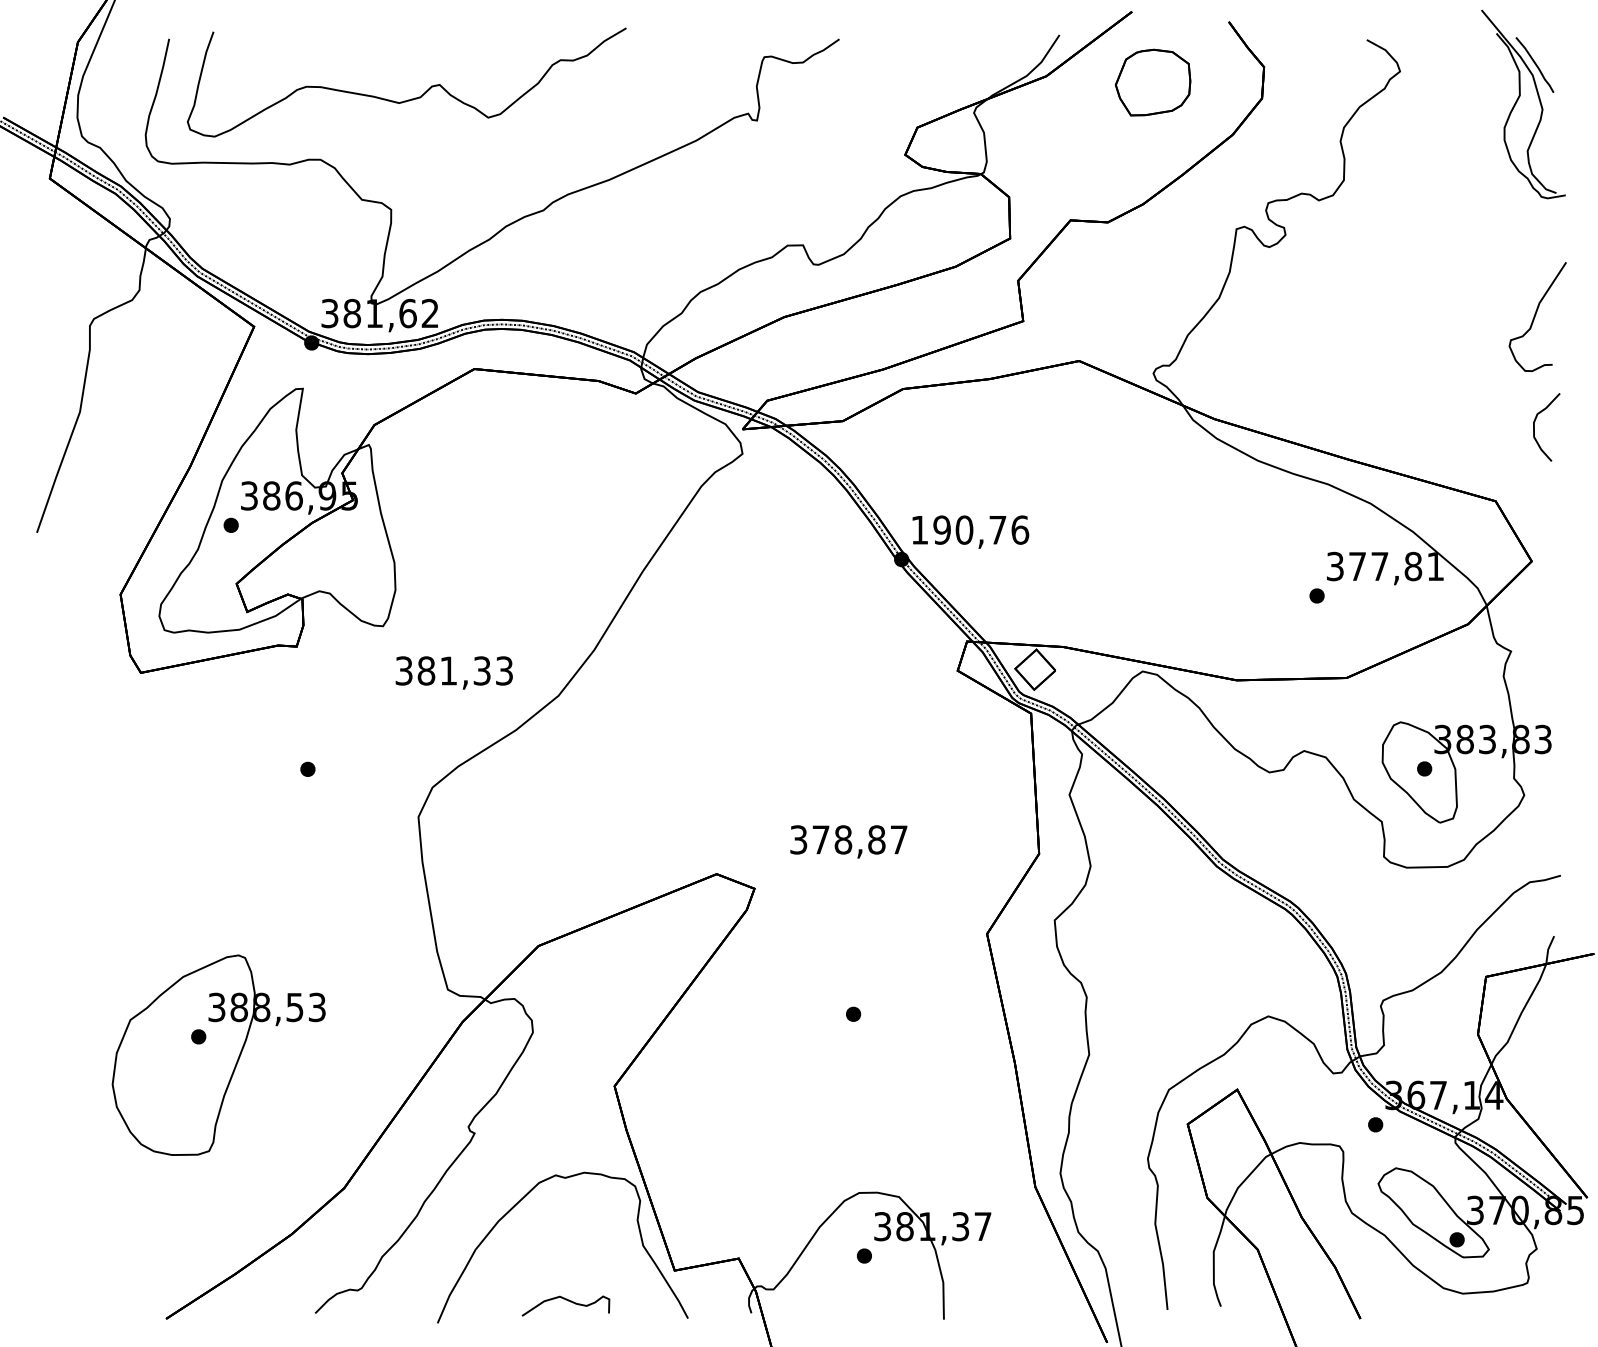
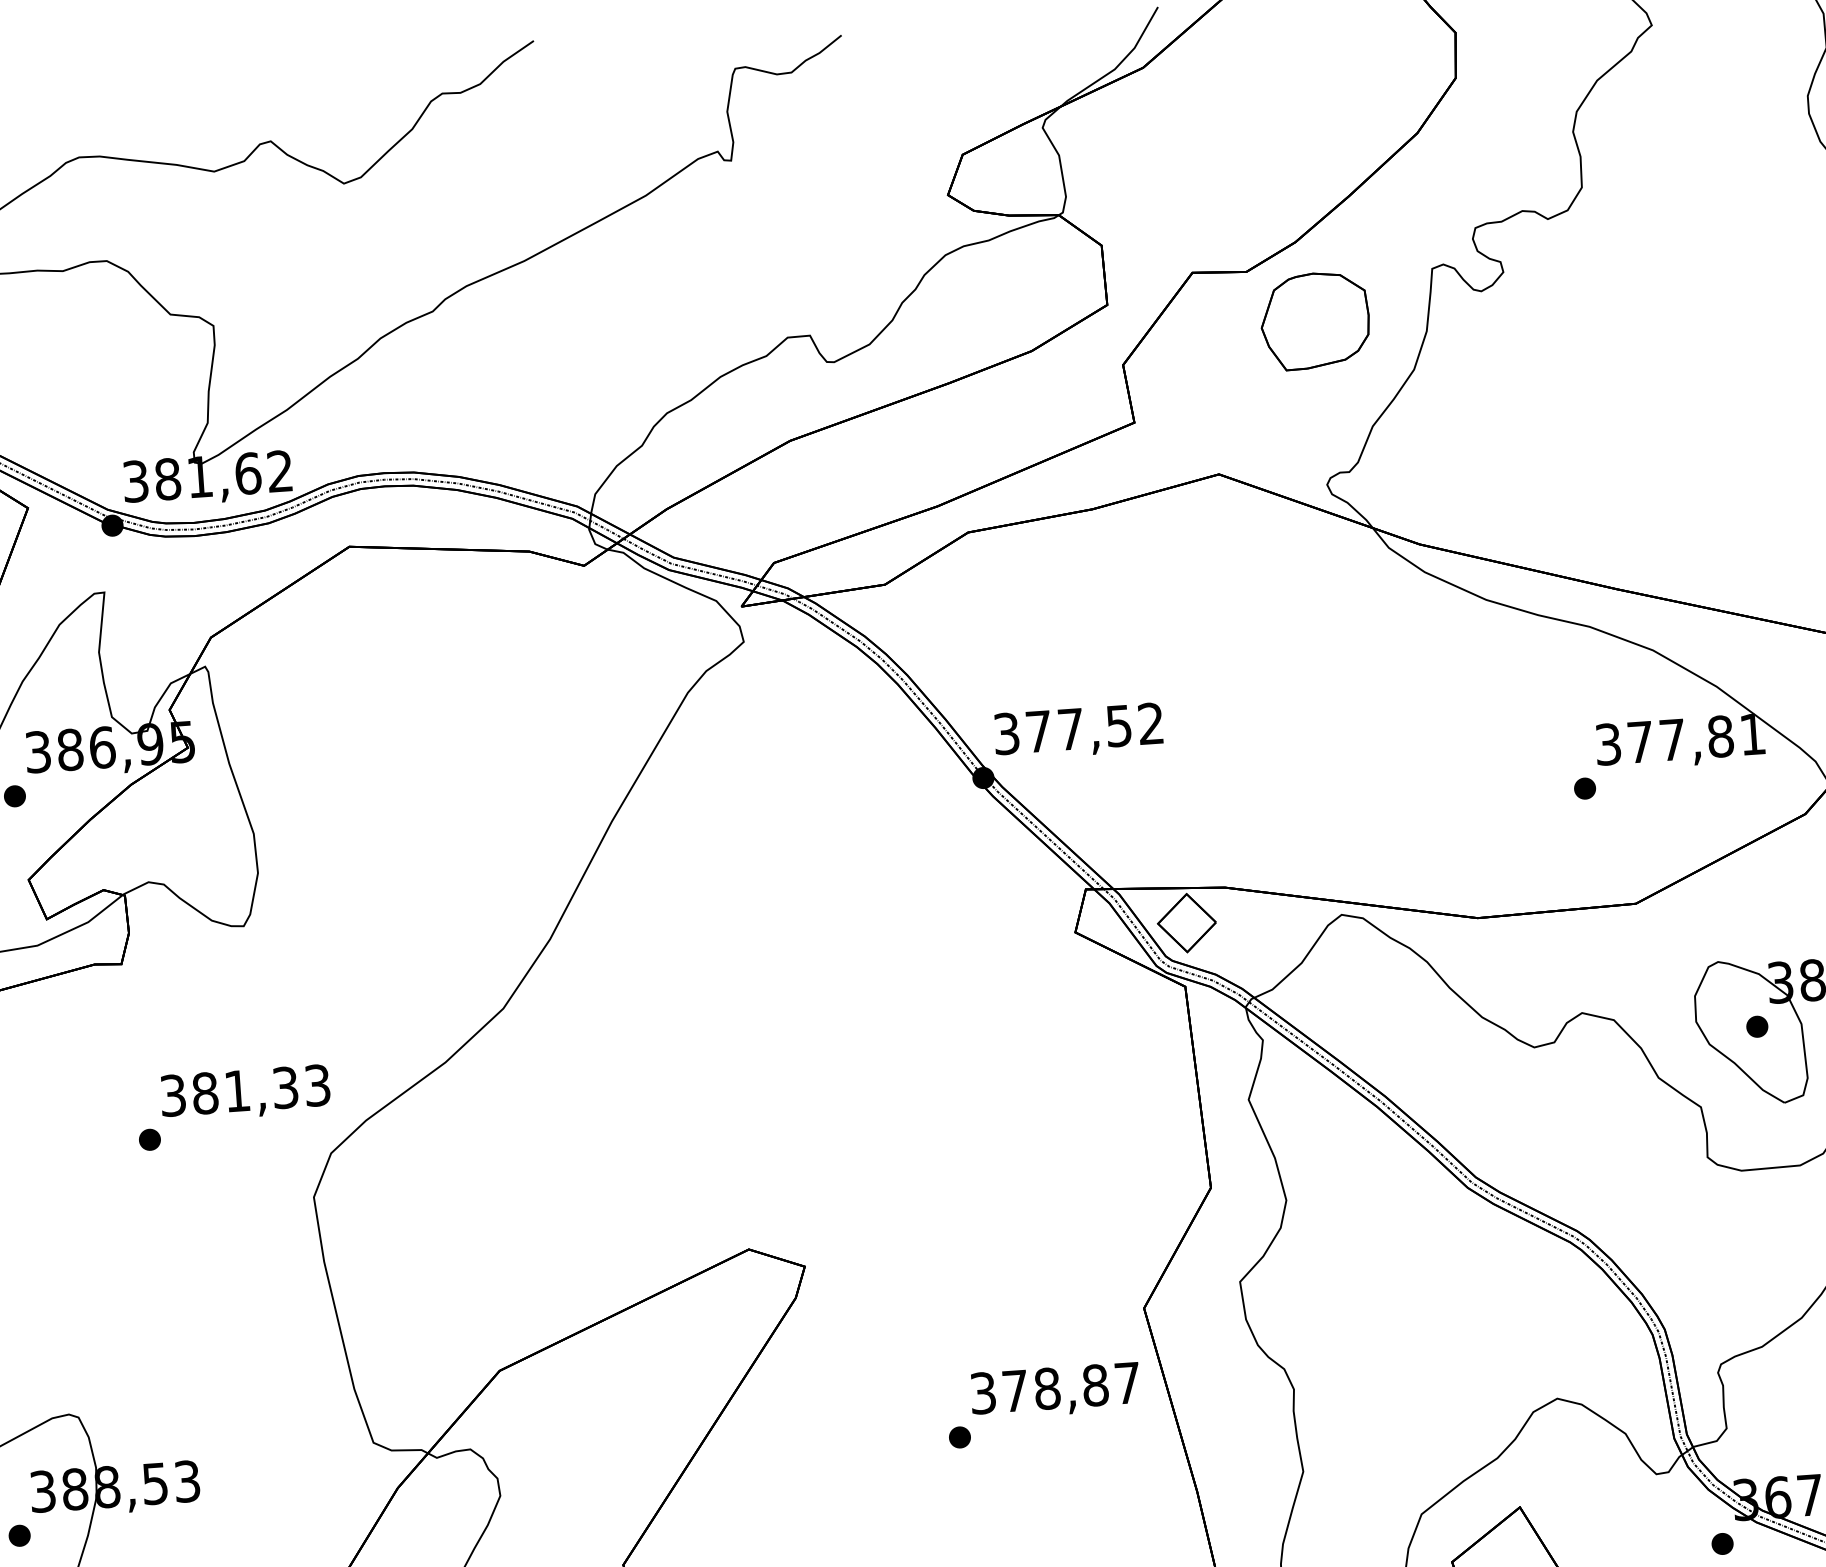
part: (1153, 82) -> (1315, 320), moved
text: (970, 529) -> (1079, 727), 190,76 -> 377,52
text: (453, 672) -> (244, 1092), moved
text: (848, 841) -> (1054, 1390), moved

